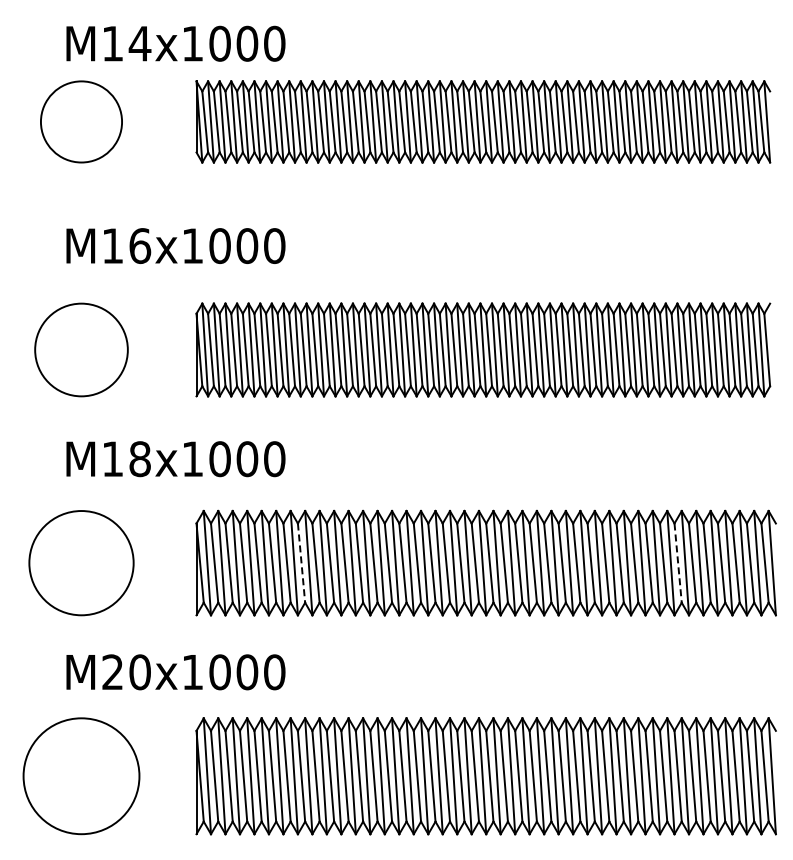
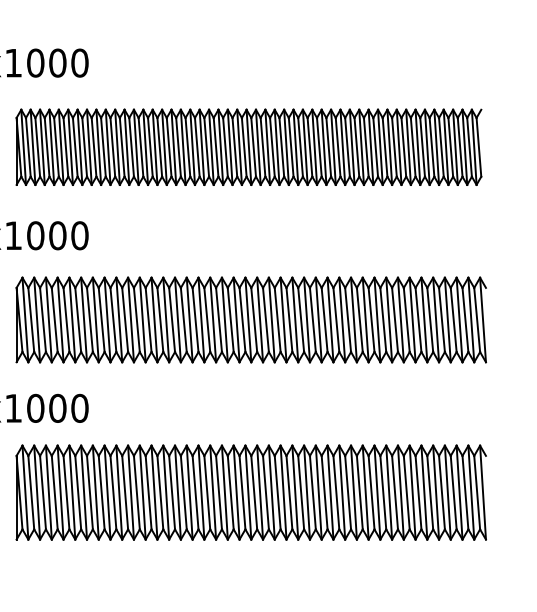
line: (301, 563) -> (101, 320), dashed -> solid
line: (678, 563) -> (407, 320), dashed -> solid

